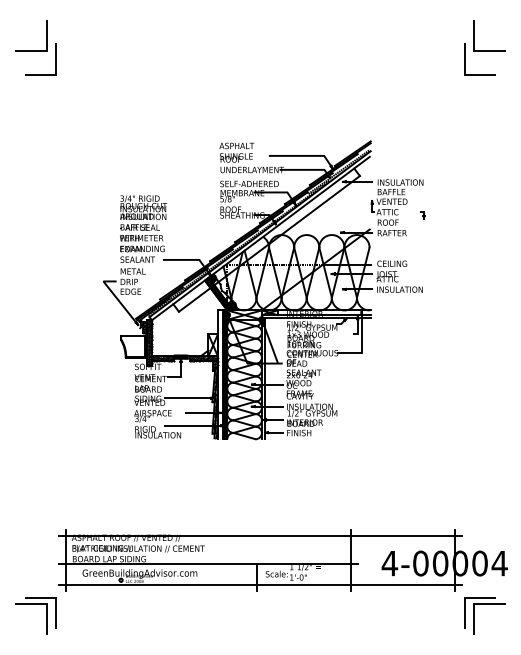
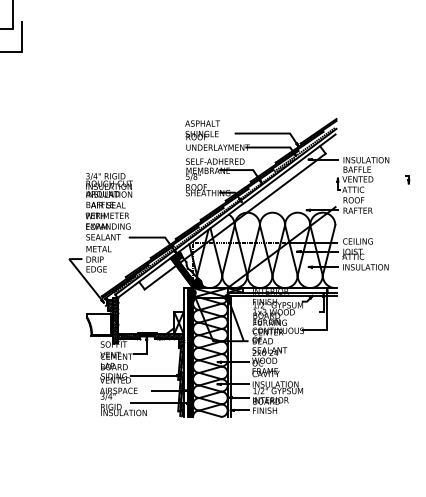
part: (422, 215) -> (407, 180), moved

